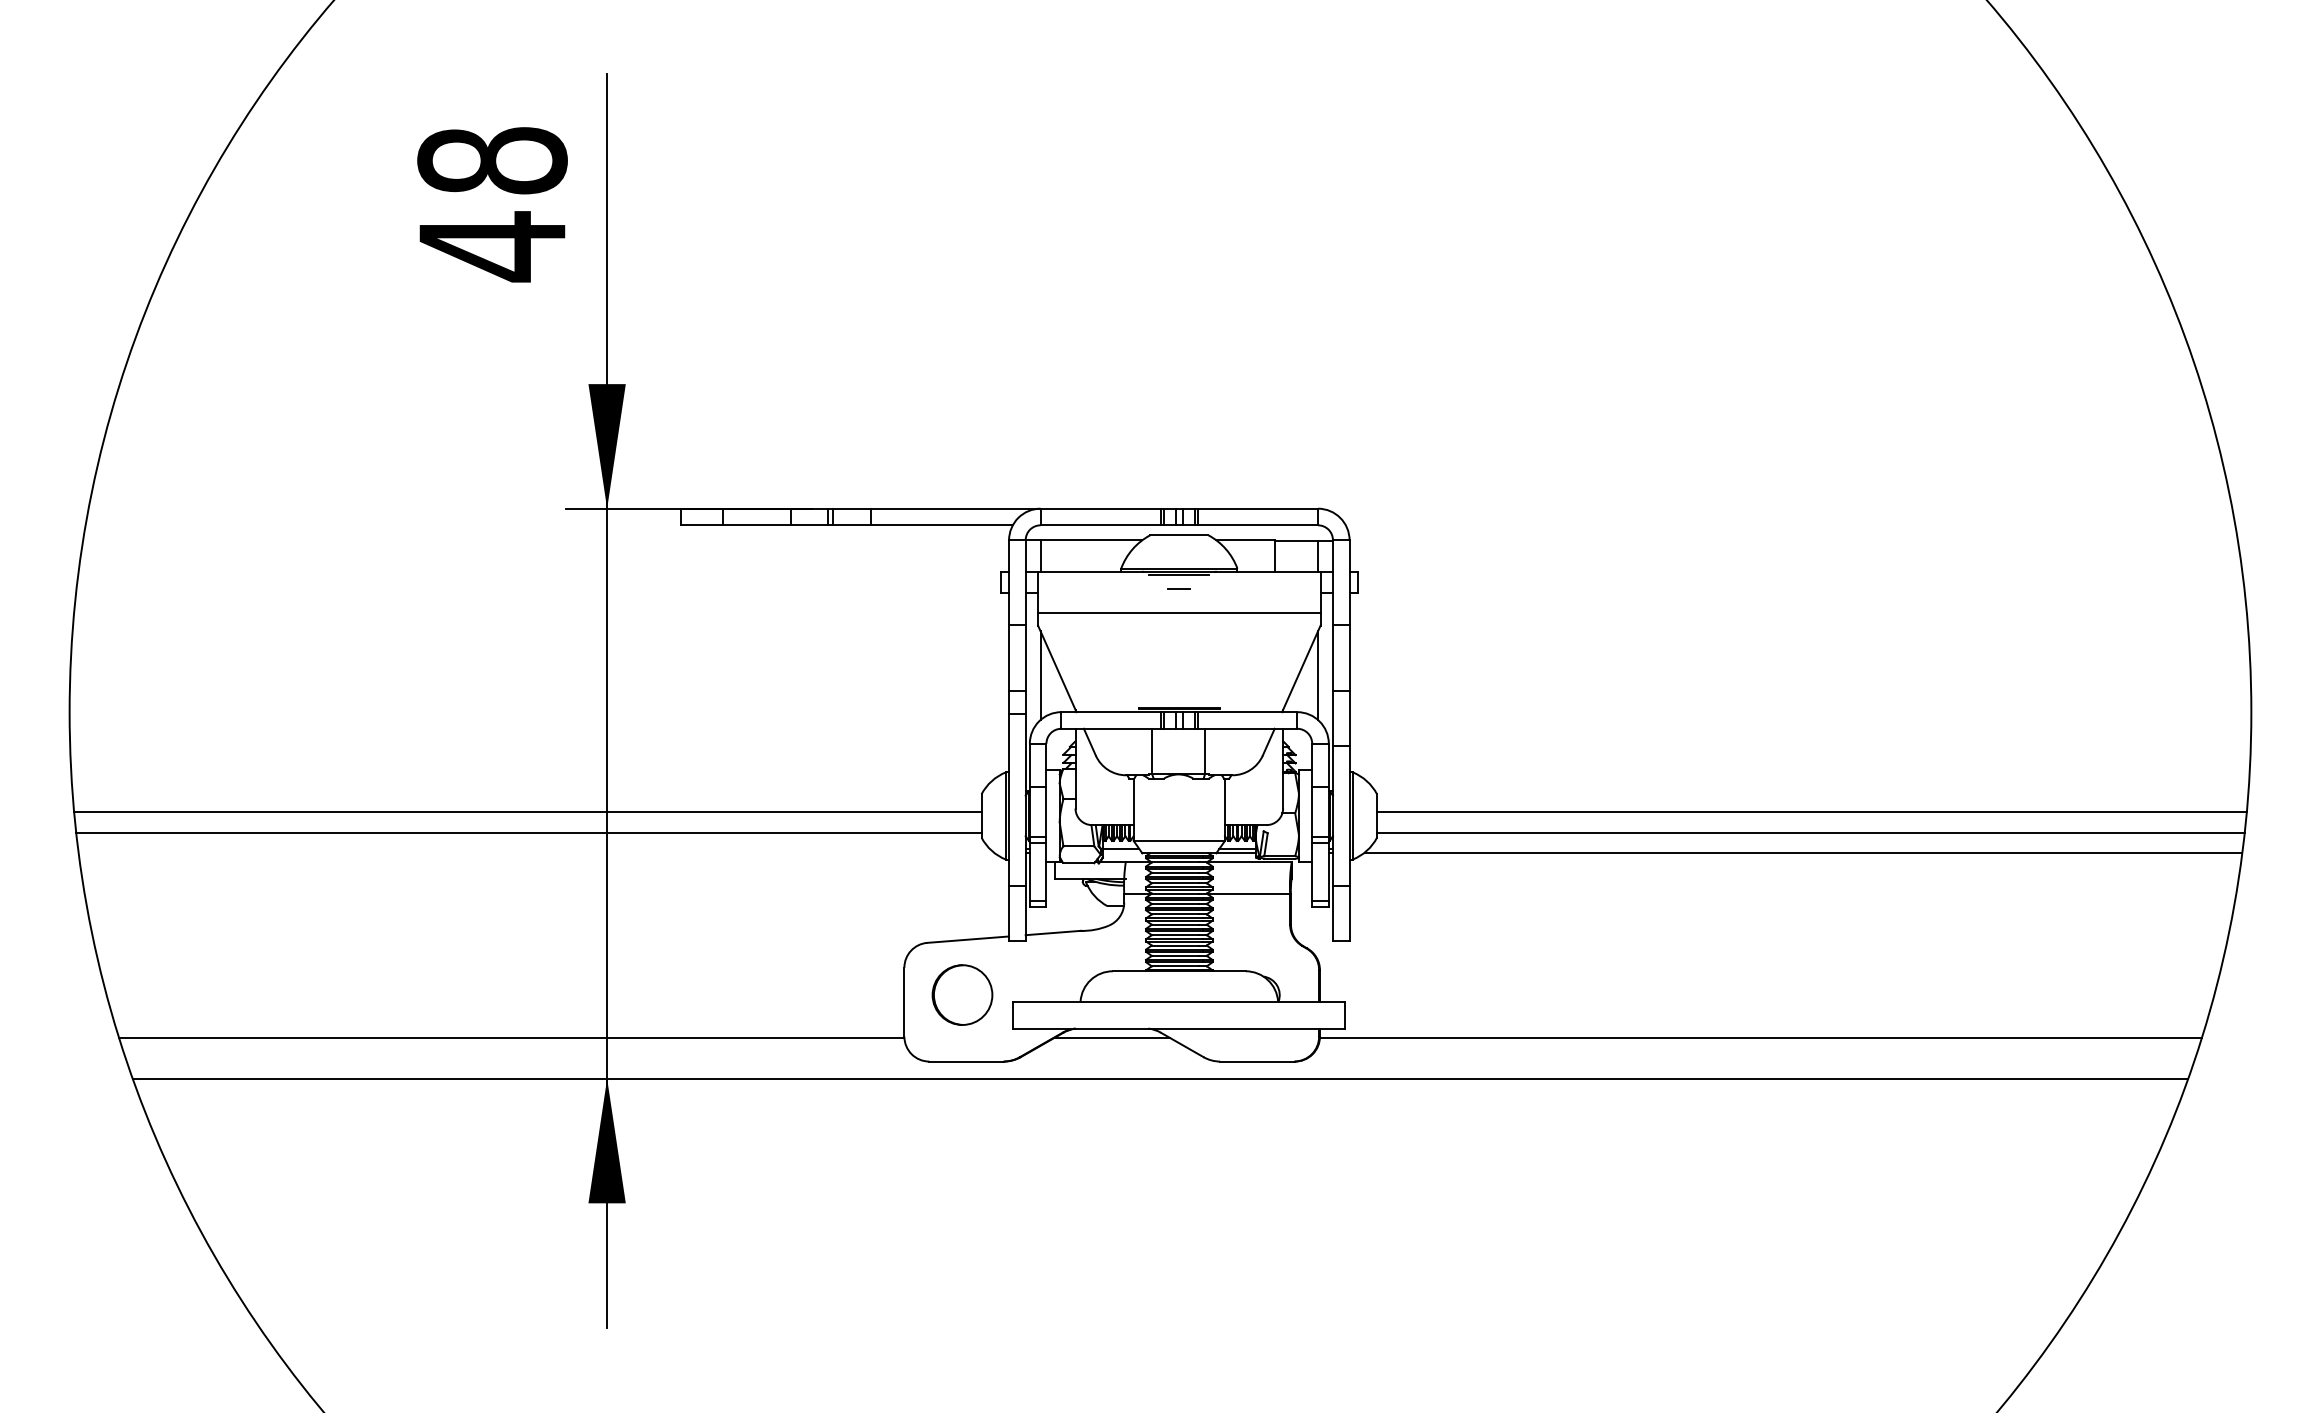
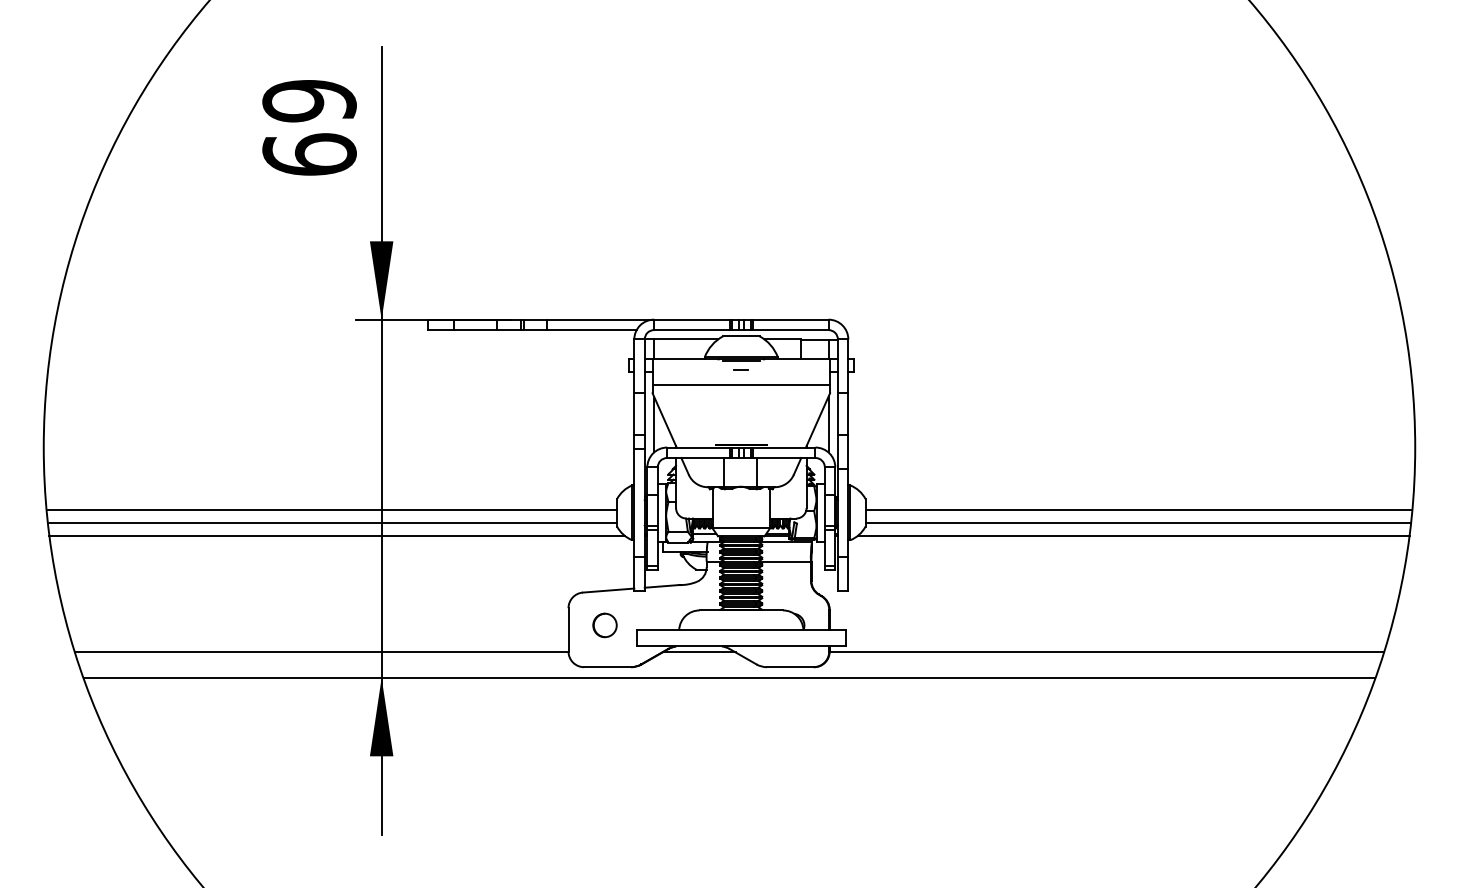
text: (492, 204) -> (309, 128), 48 -> 69
line: (535, 852) -> (336, 535), added
part: (961, 995) -> (604, 625), size x0.62

